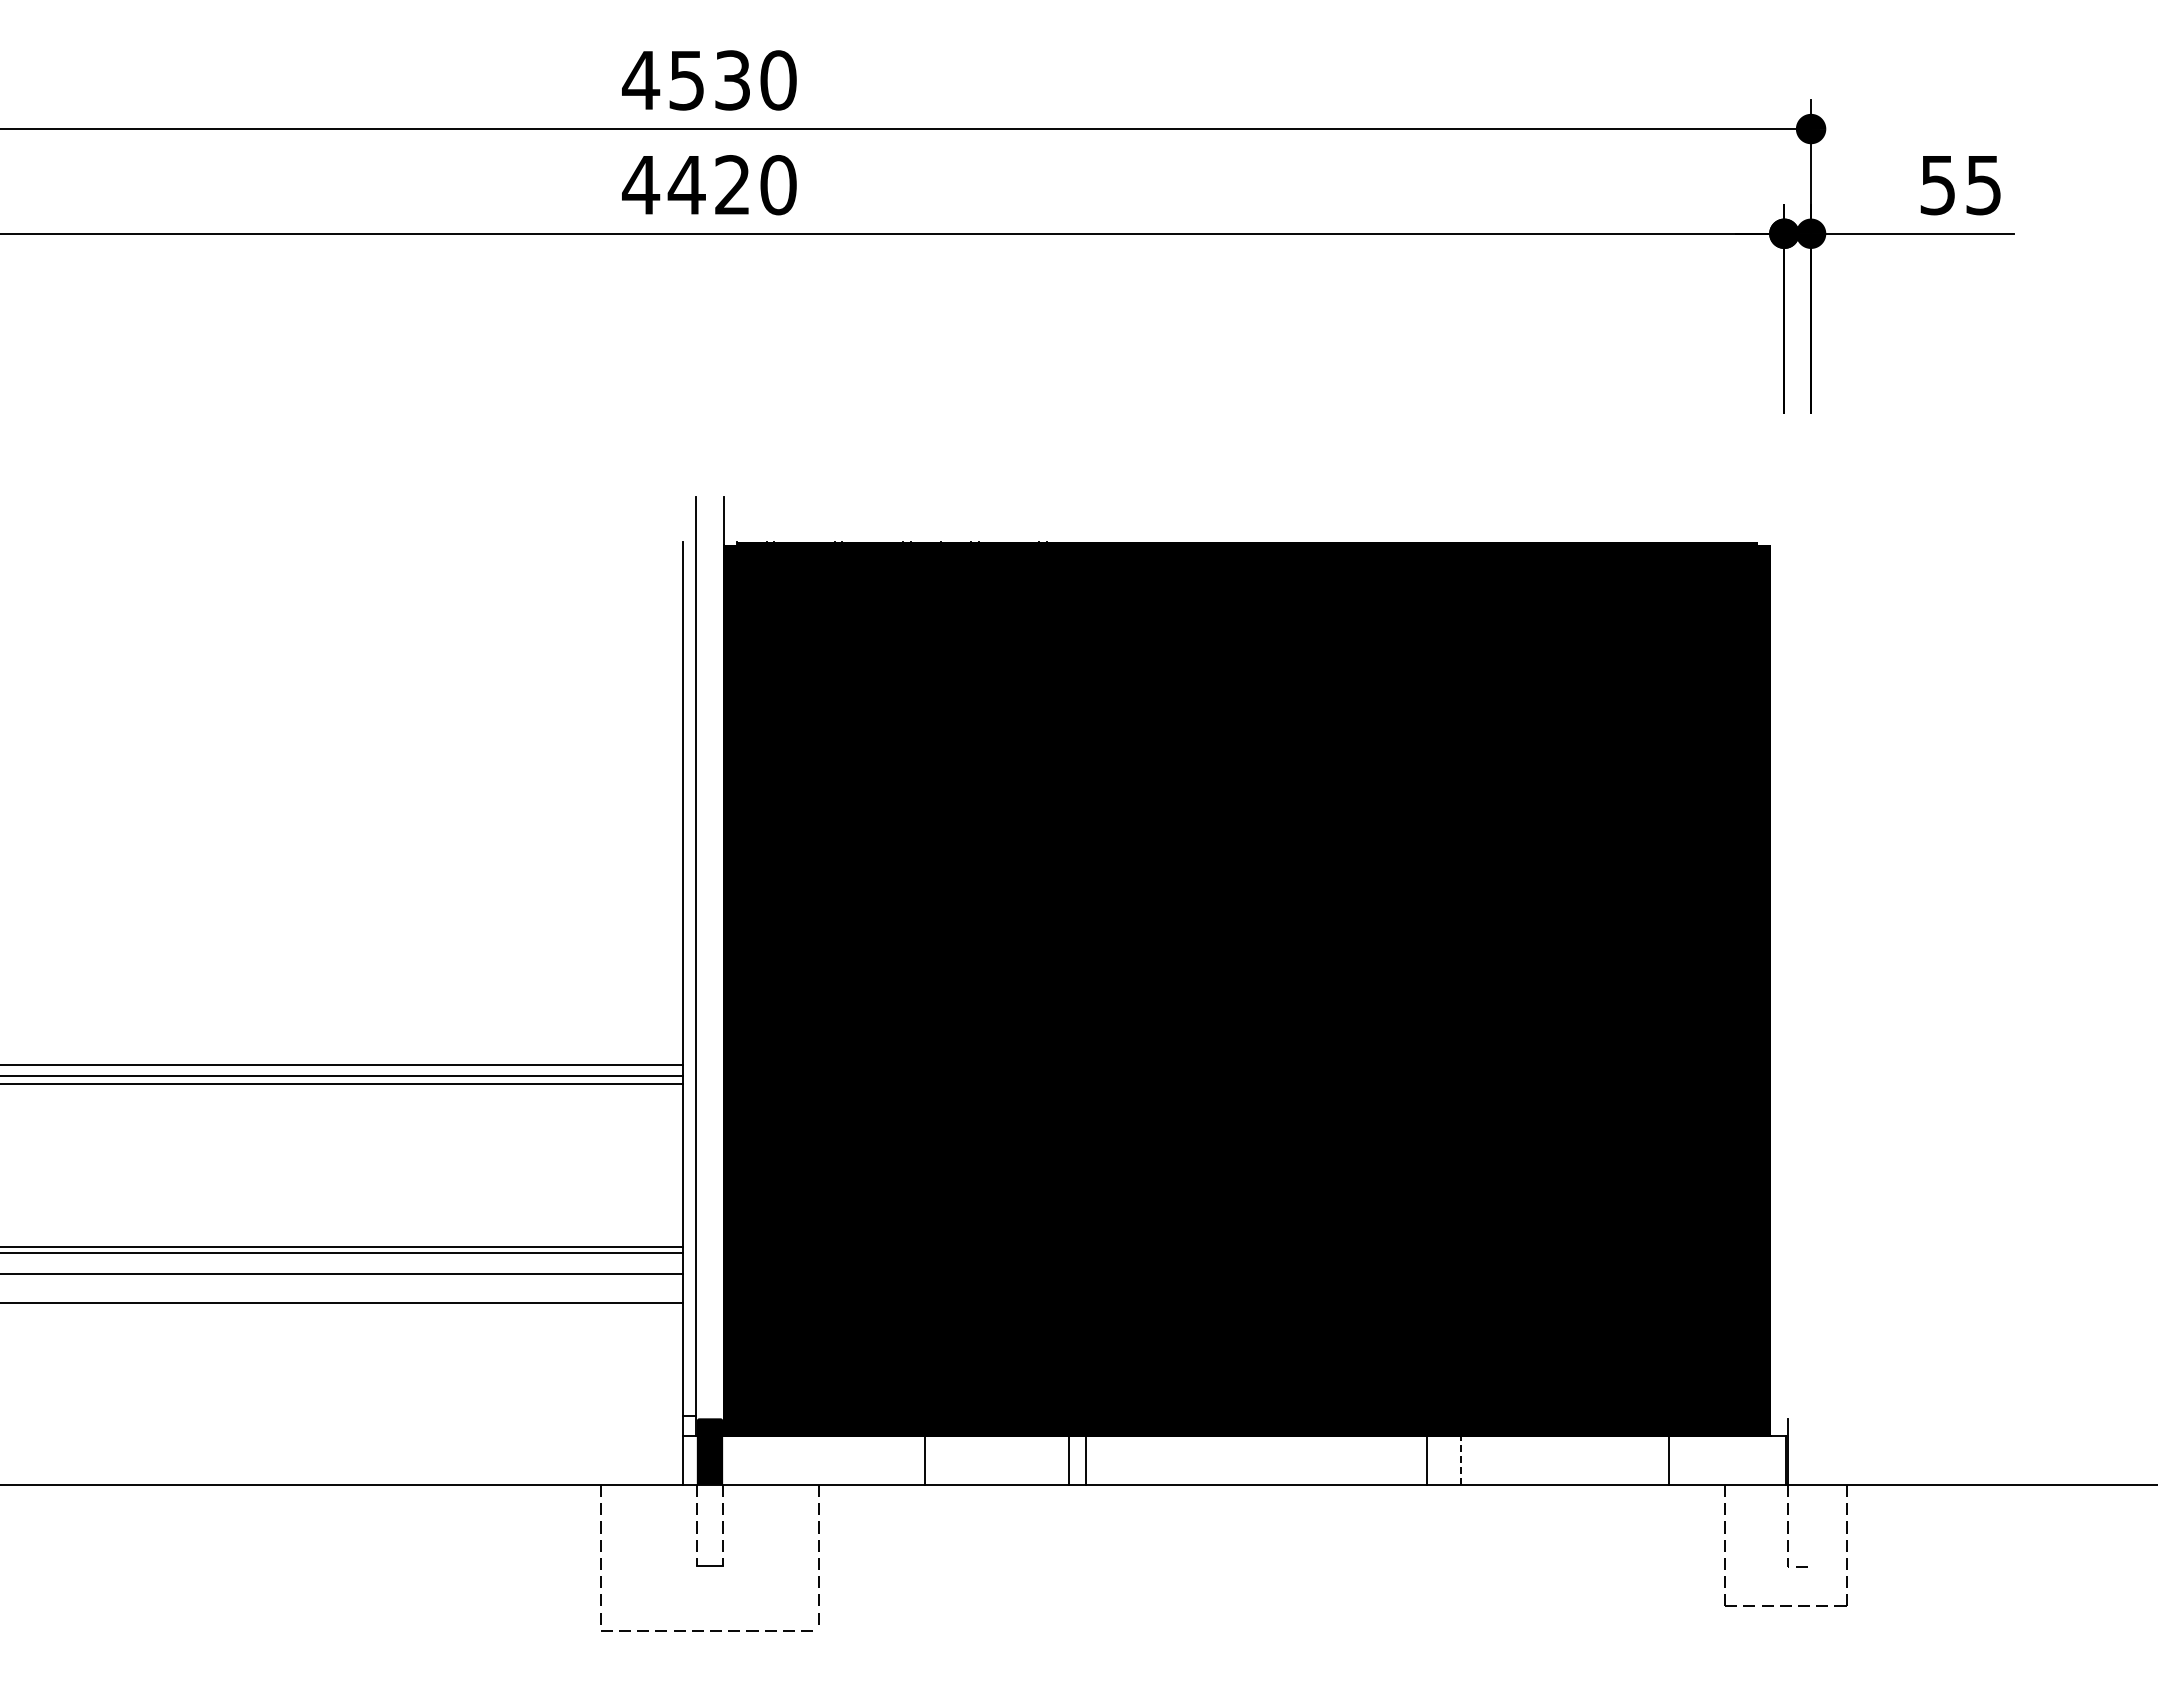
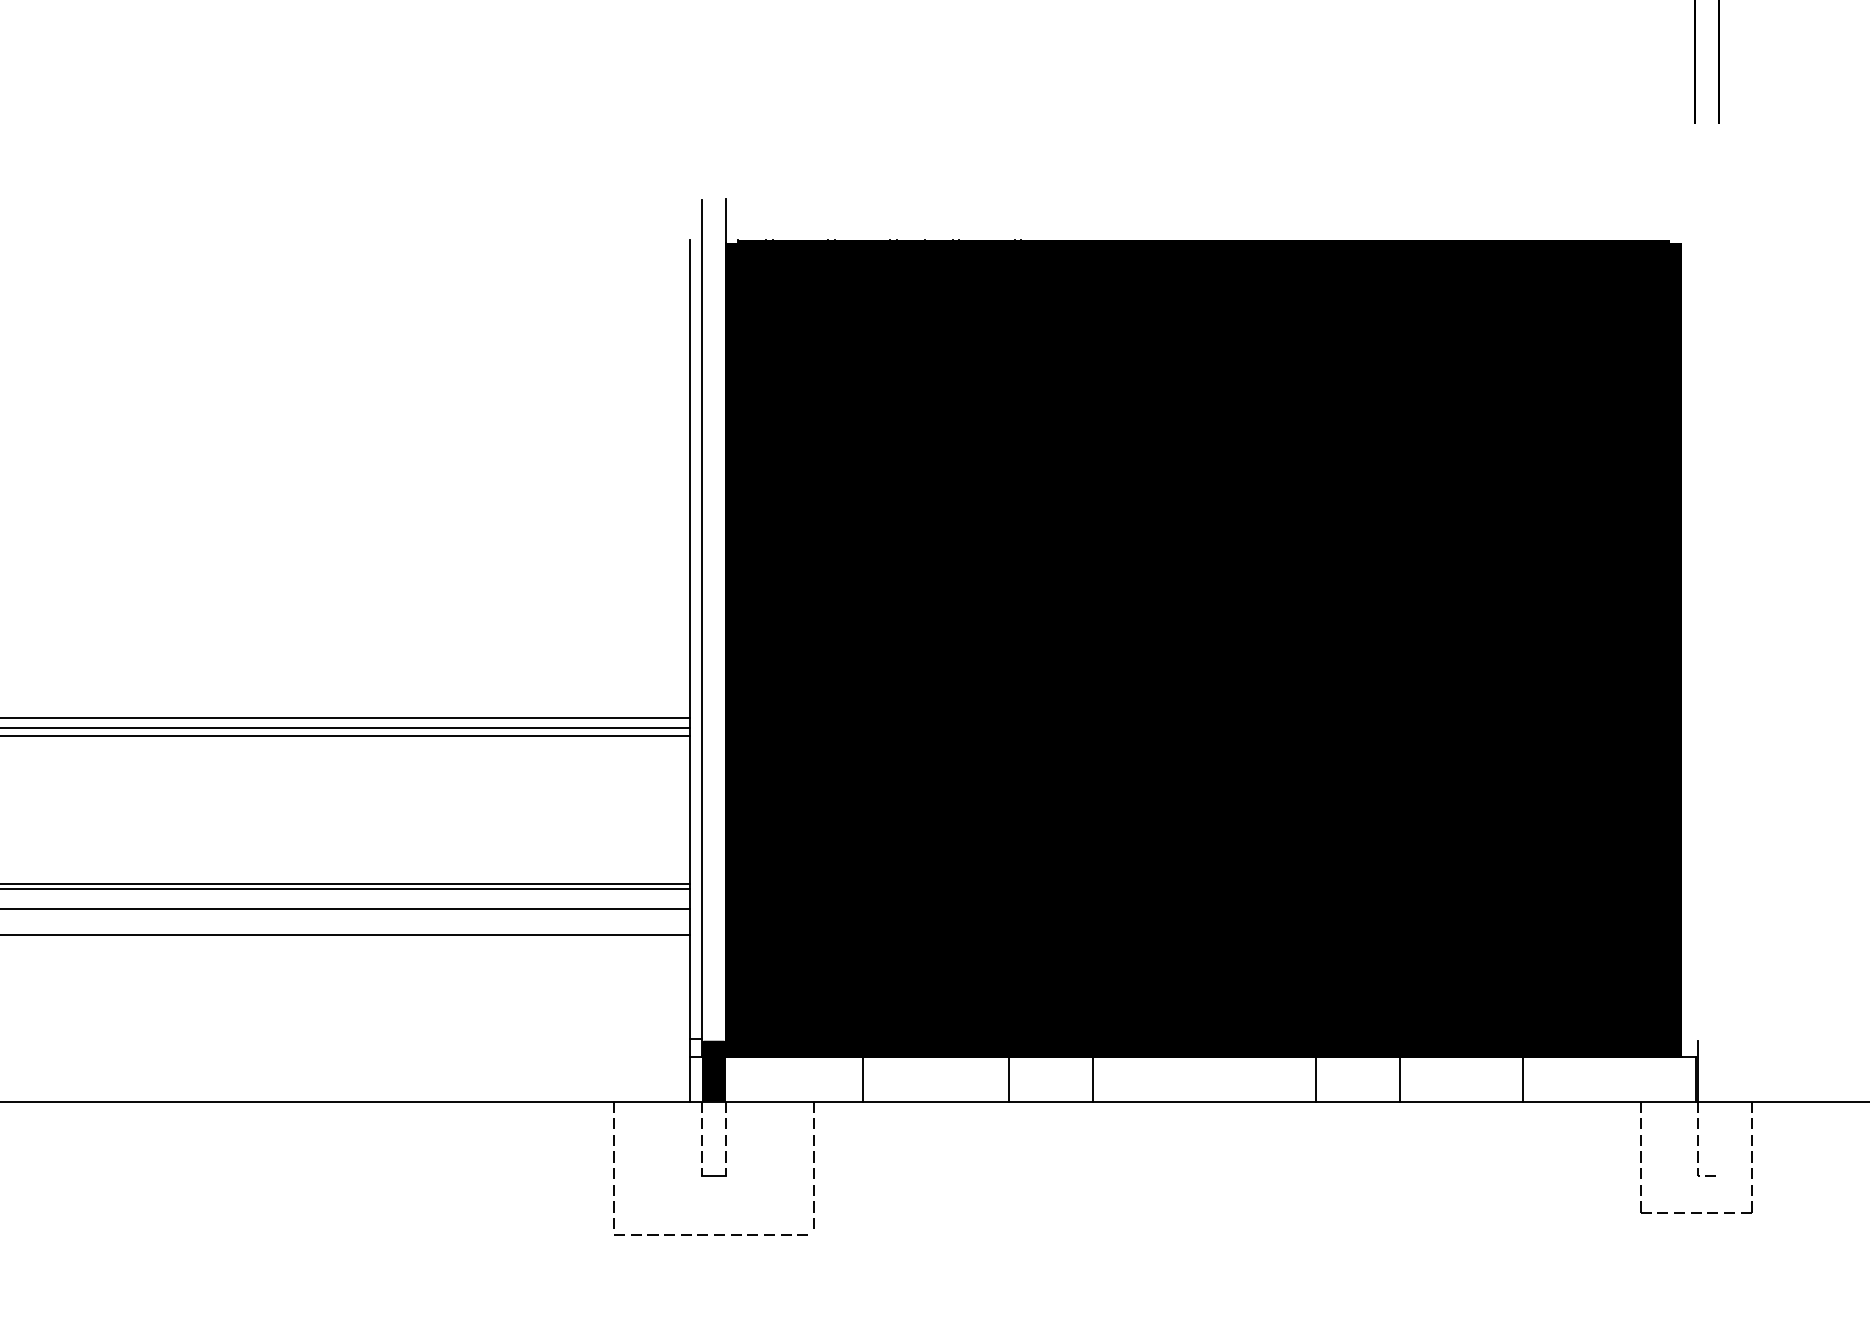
line: (924, 1460) -> (862, 1079), moved
line: (1069, 1460) -> (1093, 1079), moved
line: (1086, 1460) -> (1009, 1079), moved
line: (1426, 1460) -> (1315, 1079), moved
line: (1461, 1460) -> (1400, 1079), dashed -> solid
line: (1669, 1460) -> (1523, 1079), moved

